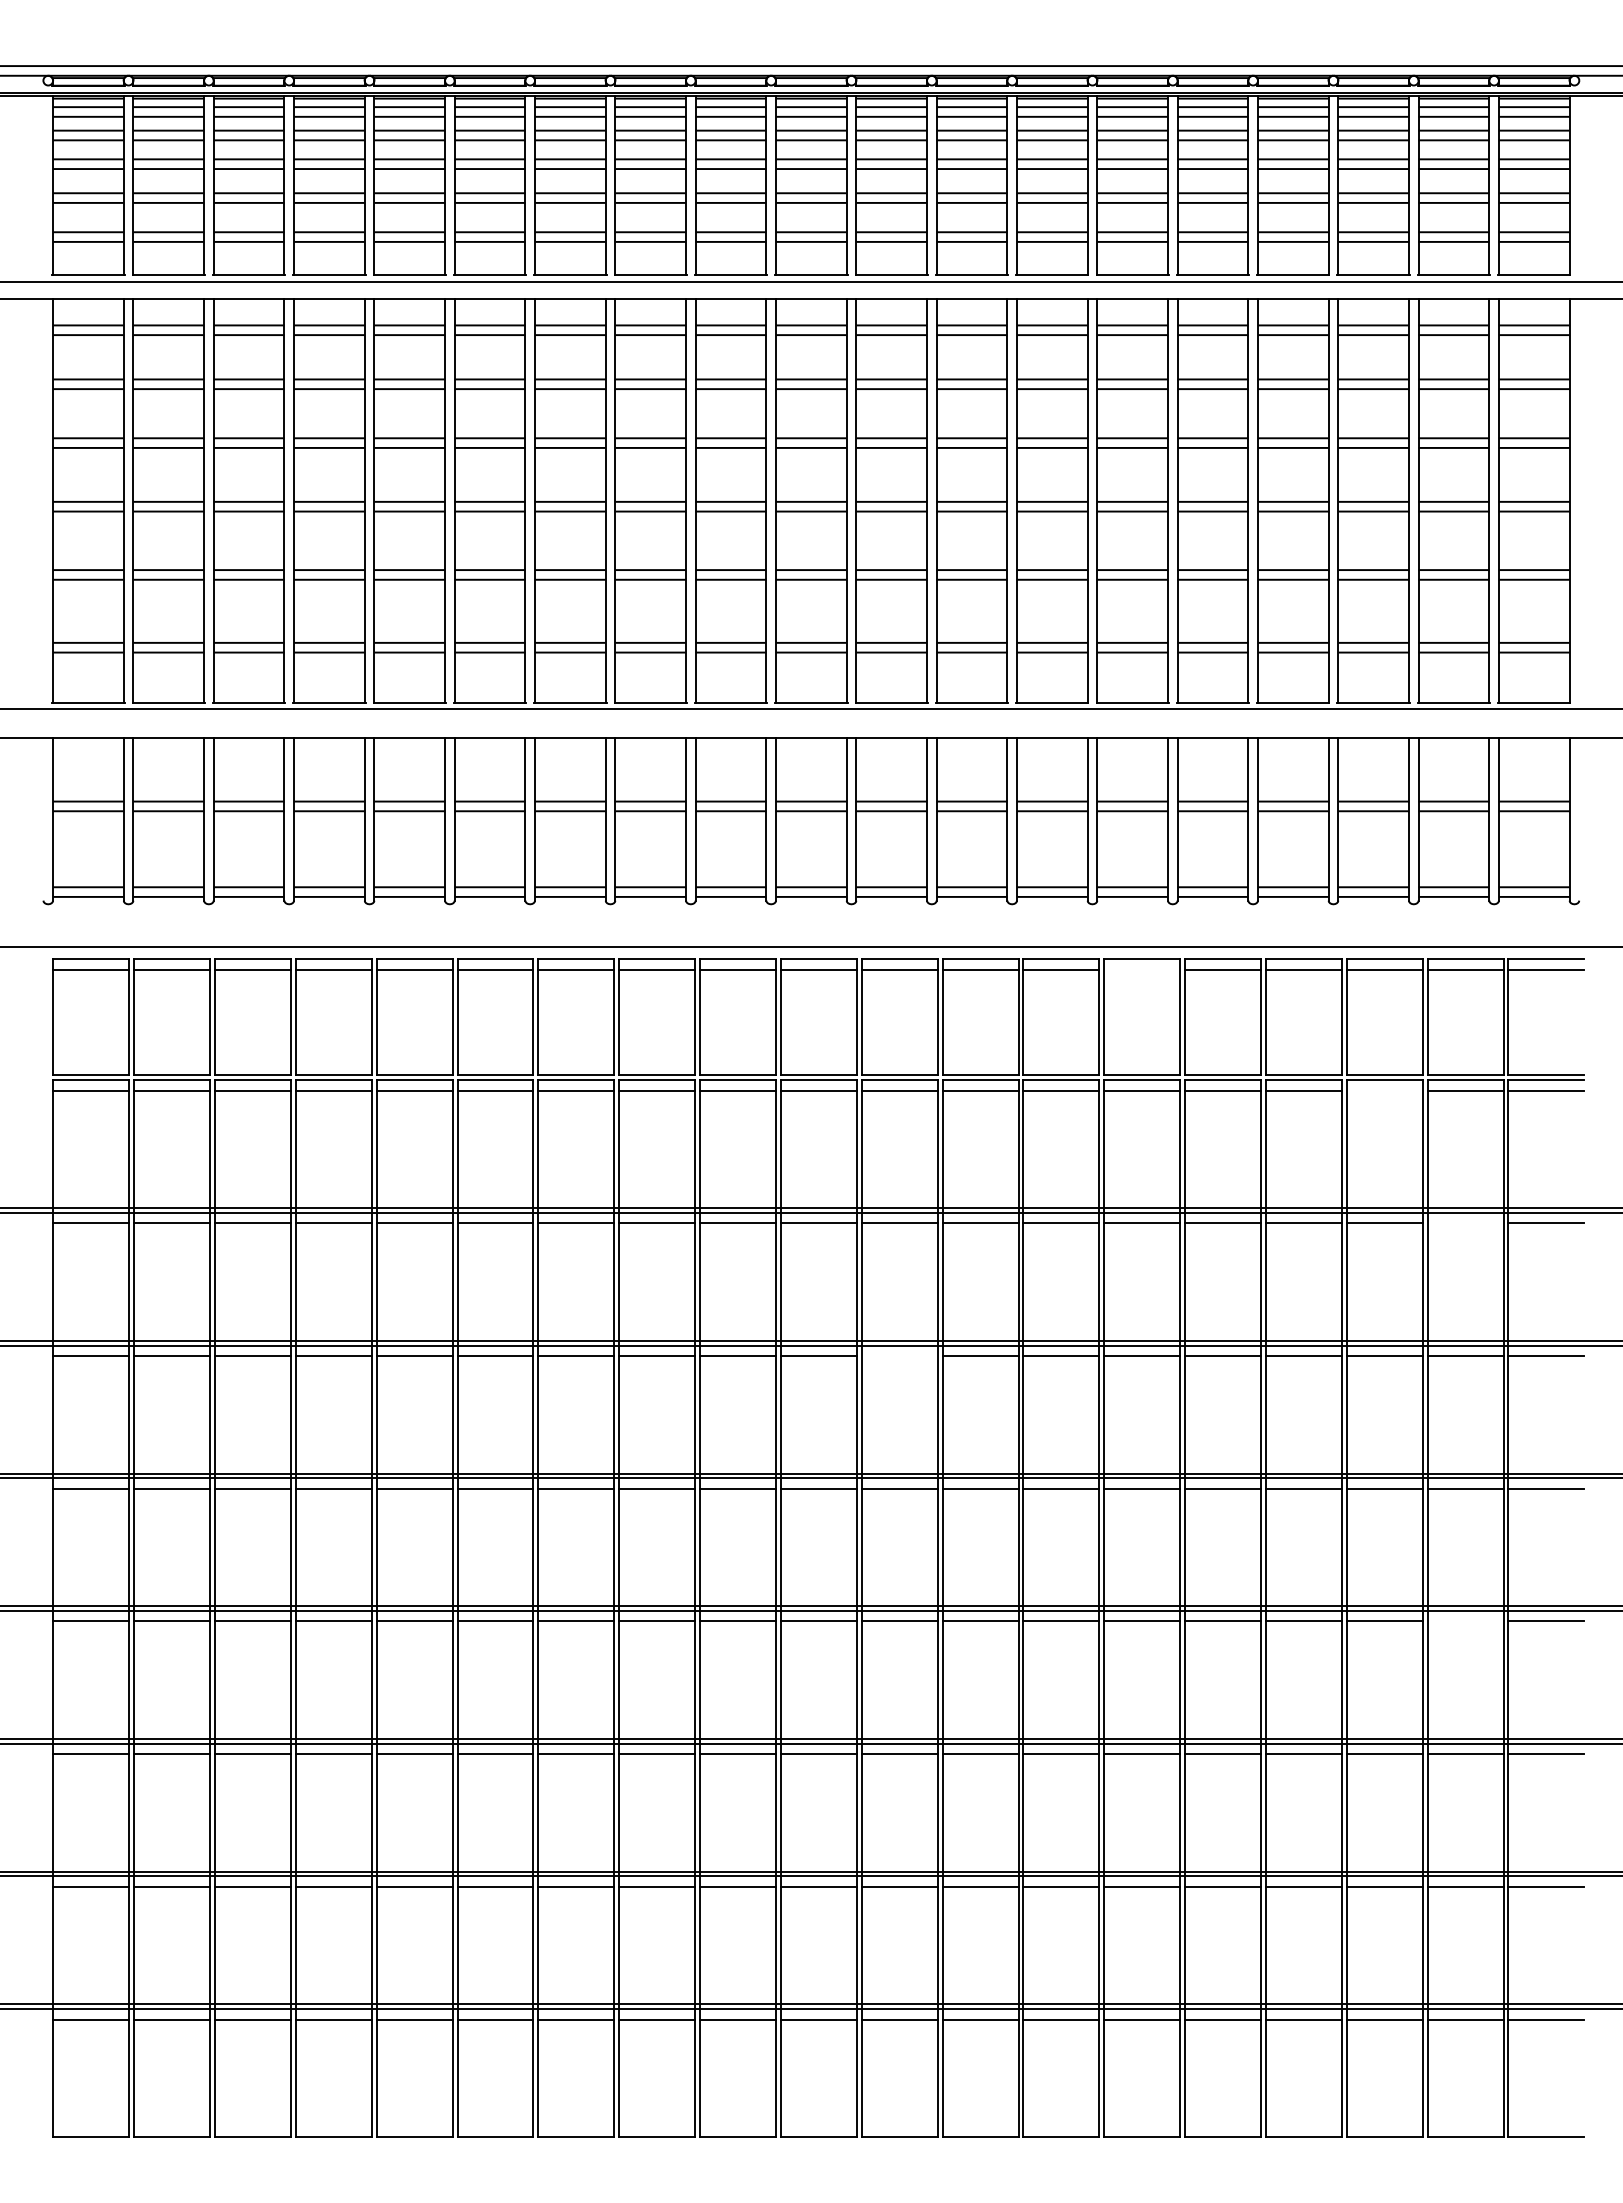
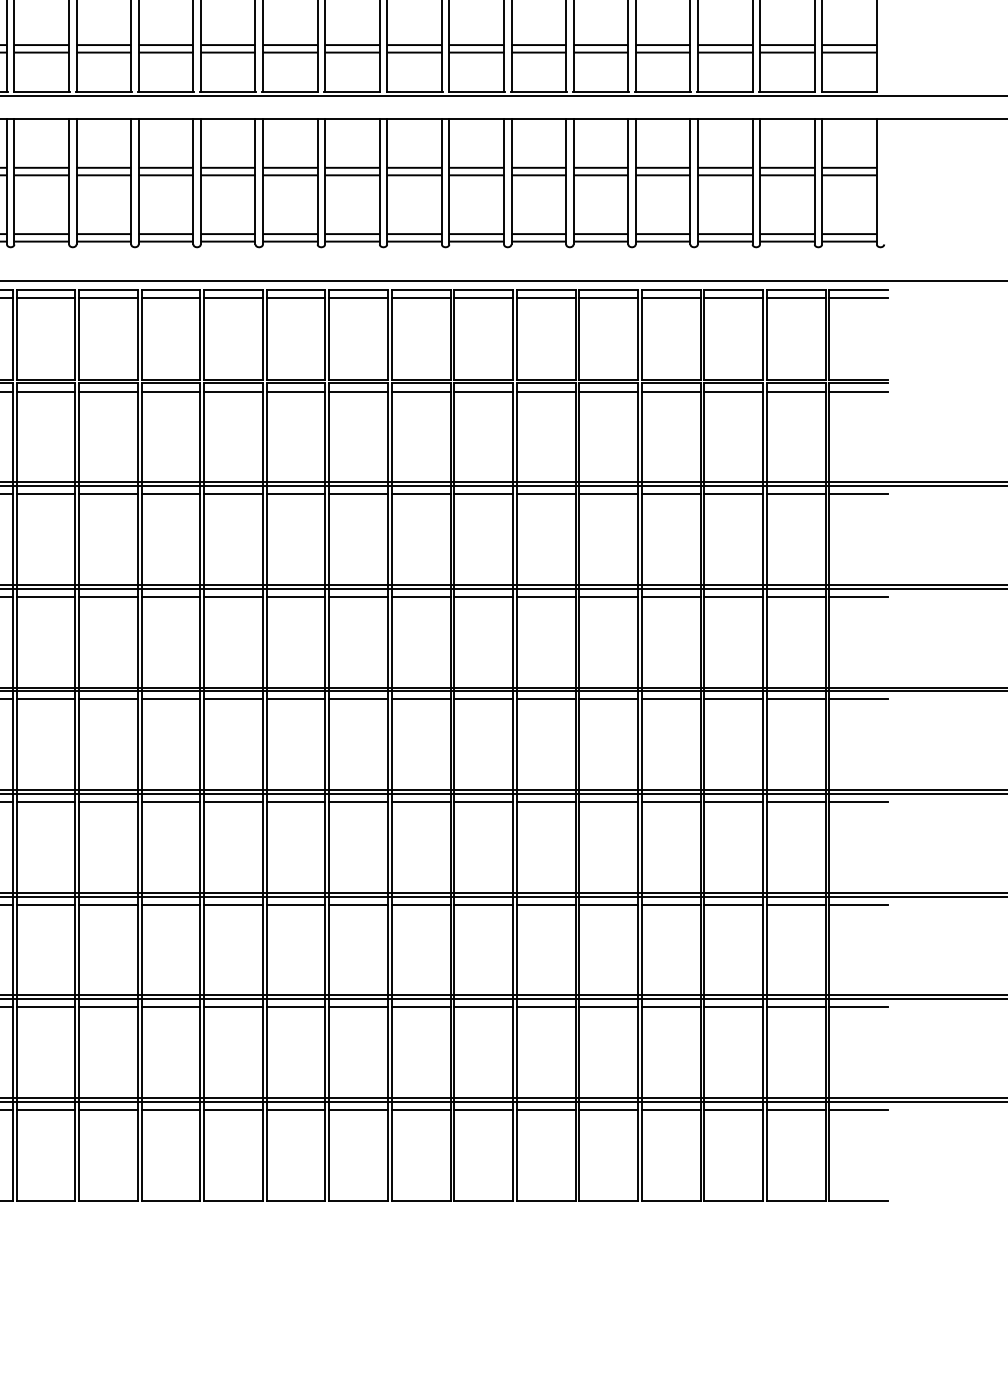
line: (1142, 969) -> (546, 297), added
line: (1384, 1090) -> (733, 391), added
line: (1465, 1223) -> (796, 494), added
line: (899, 1356) -> (358, 597), added
line: (1465, 1621) -> (796, 802), added

